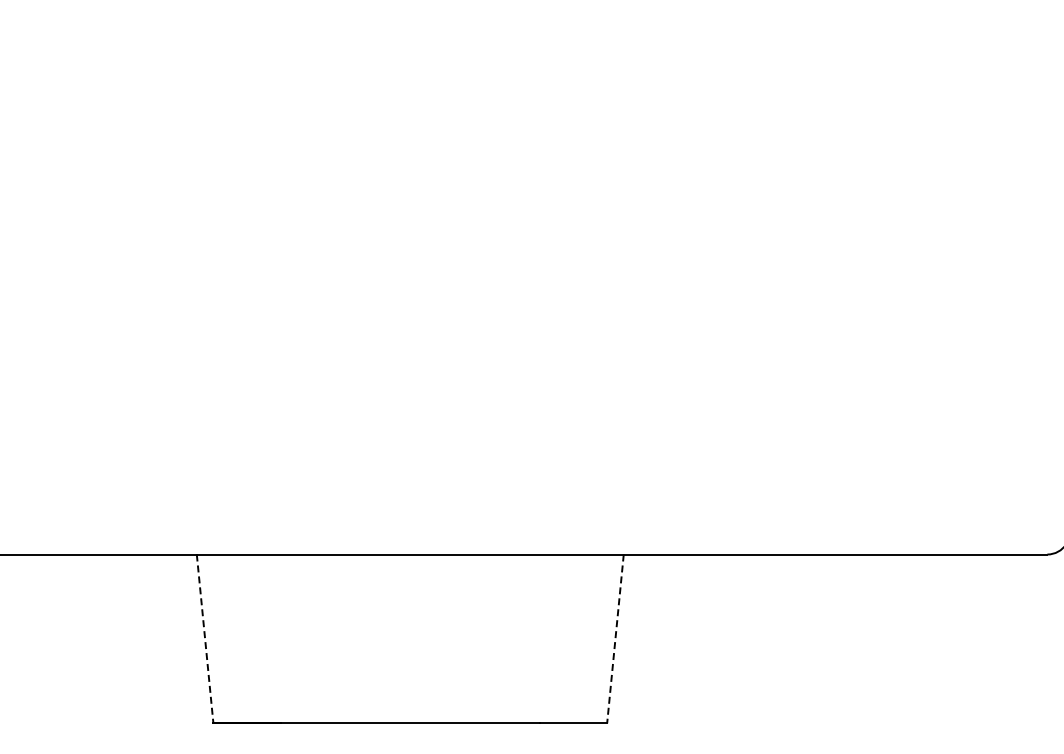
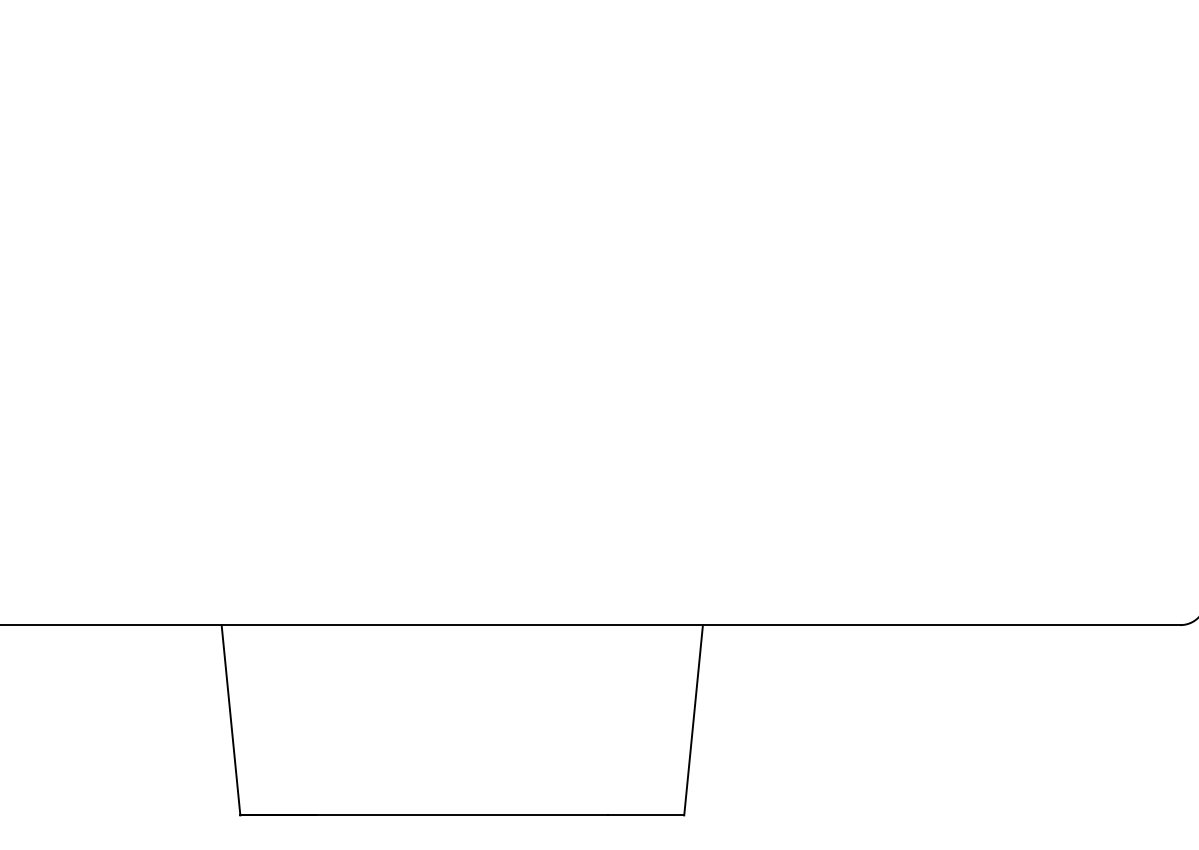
line: (205, 638) -> (231, 719), dashed -> solid
line: (615, 638) -> (693, 719), dashed -> solid

